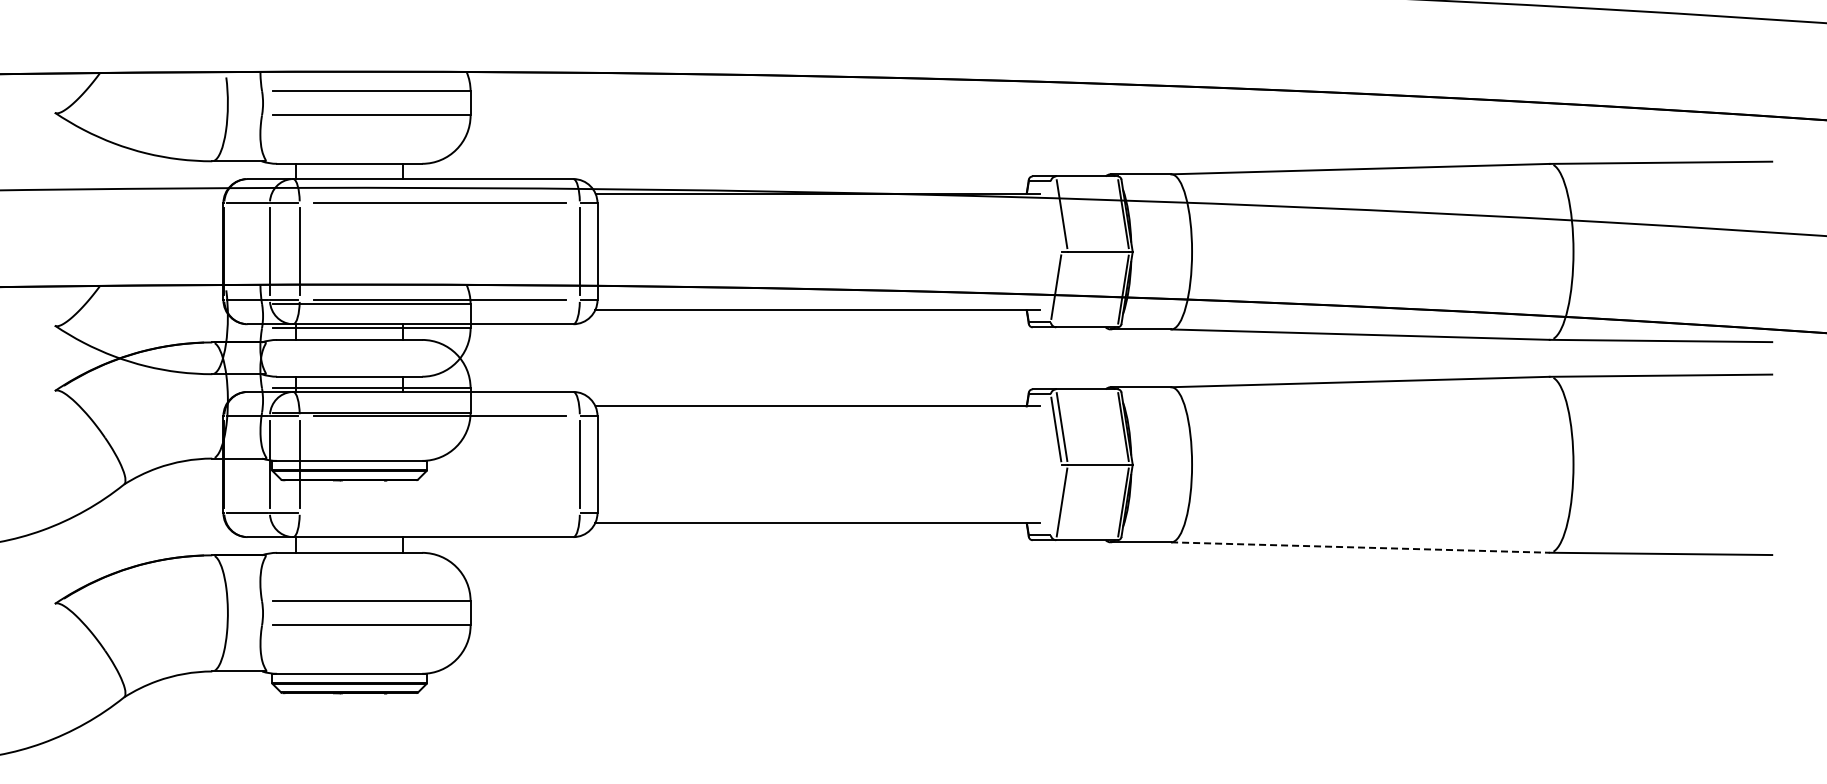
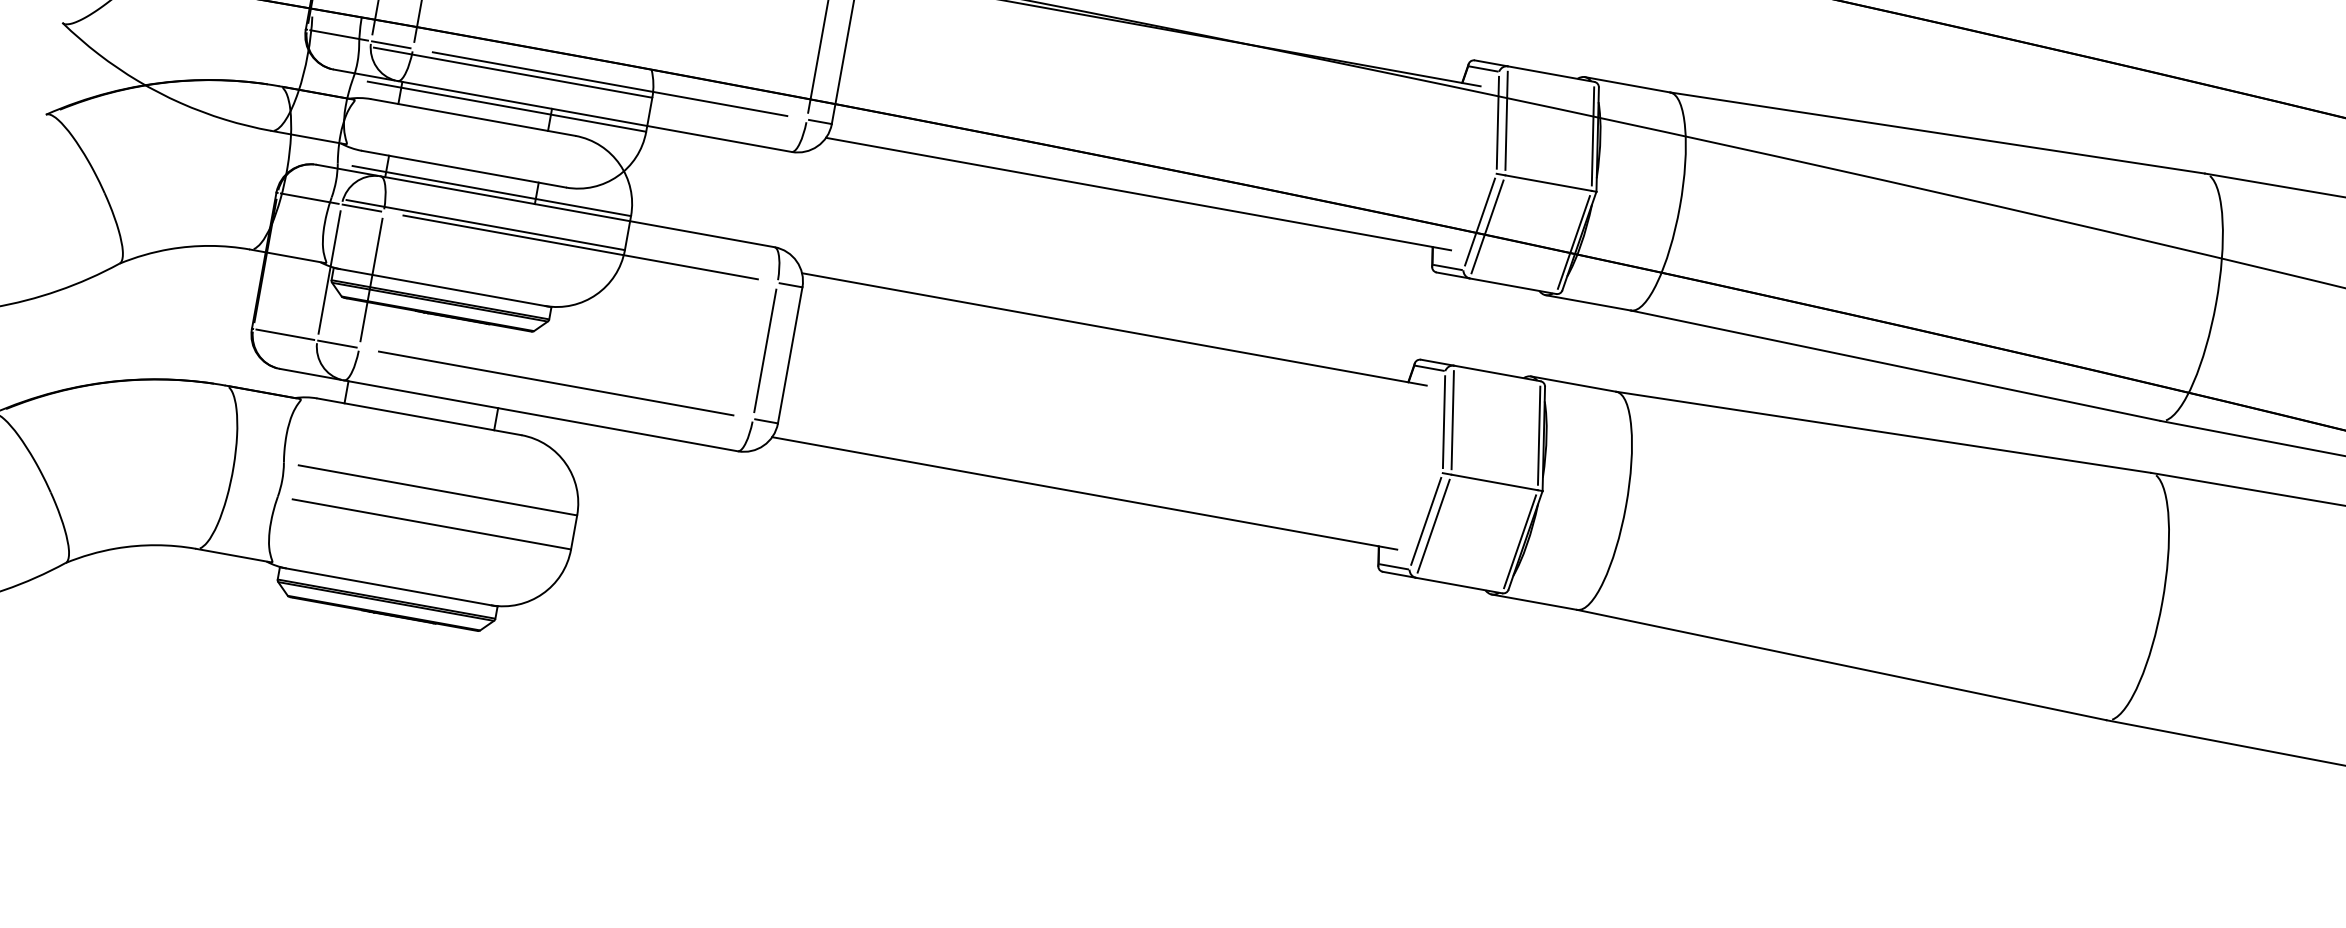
line: (1056, 216) -> (1498, 122), added
line: (1061, 289) -> (1486, 226), added
line: (1056, 499) -> (1426, 520), added
line: (439, 512) -> (555, 382), added
line: (1360, 547) -> (1841, 664), dashed -> solid

